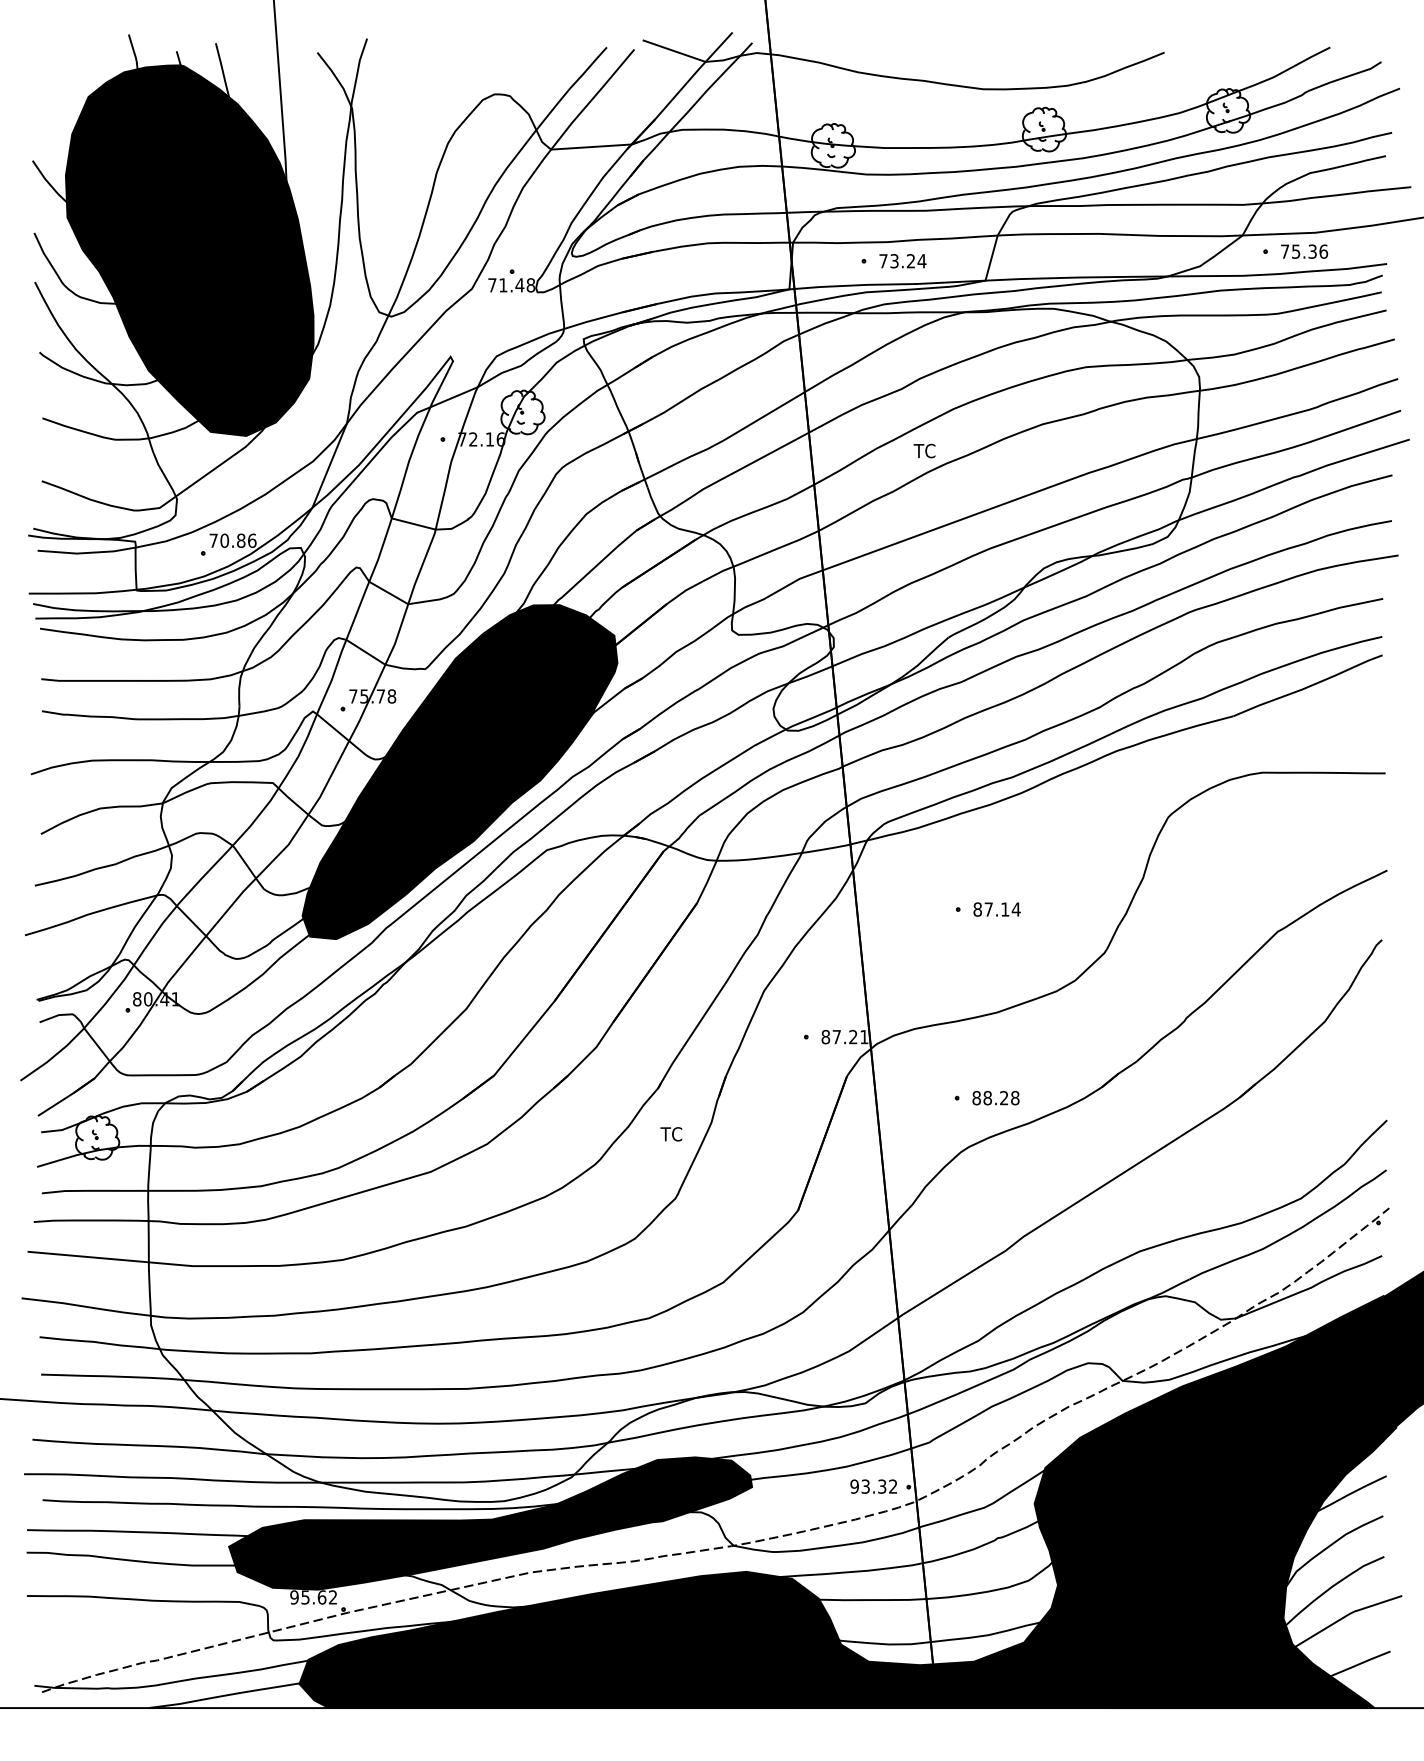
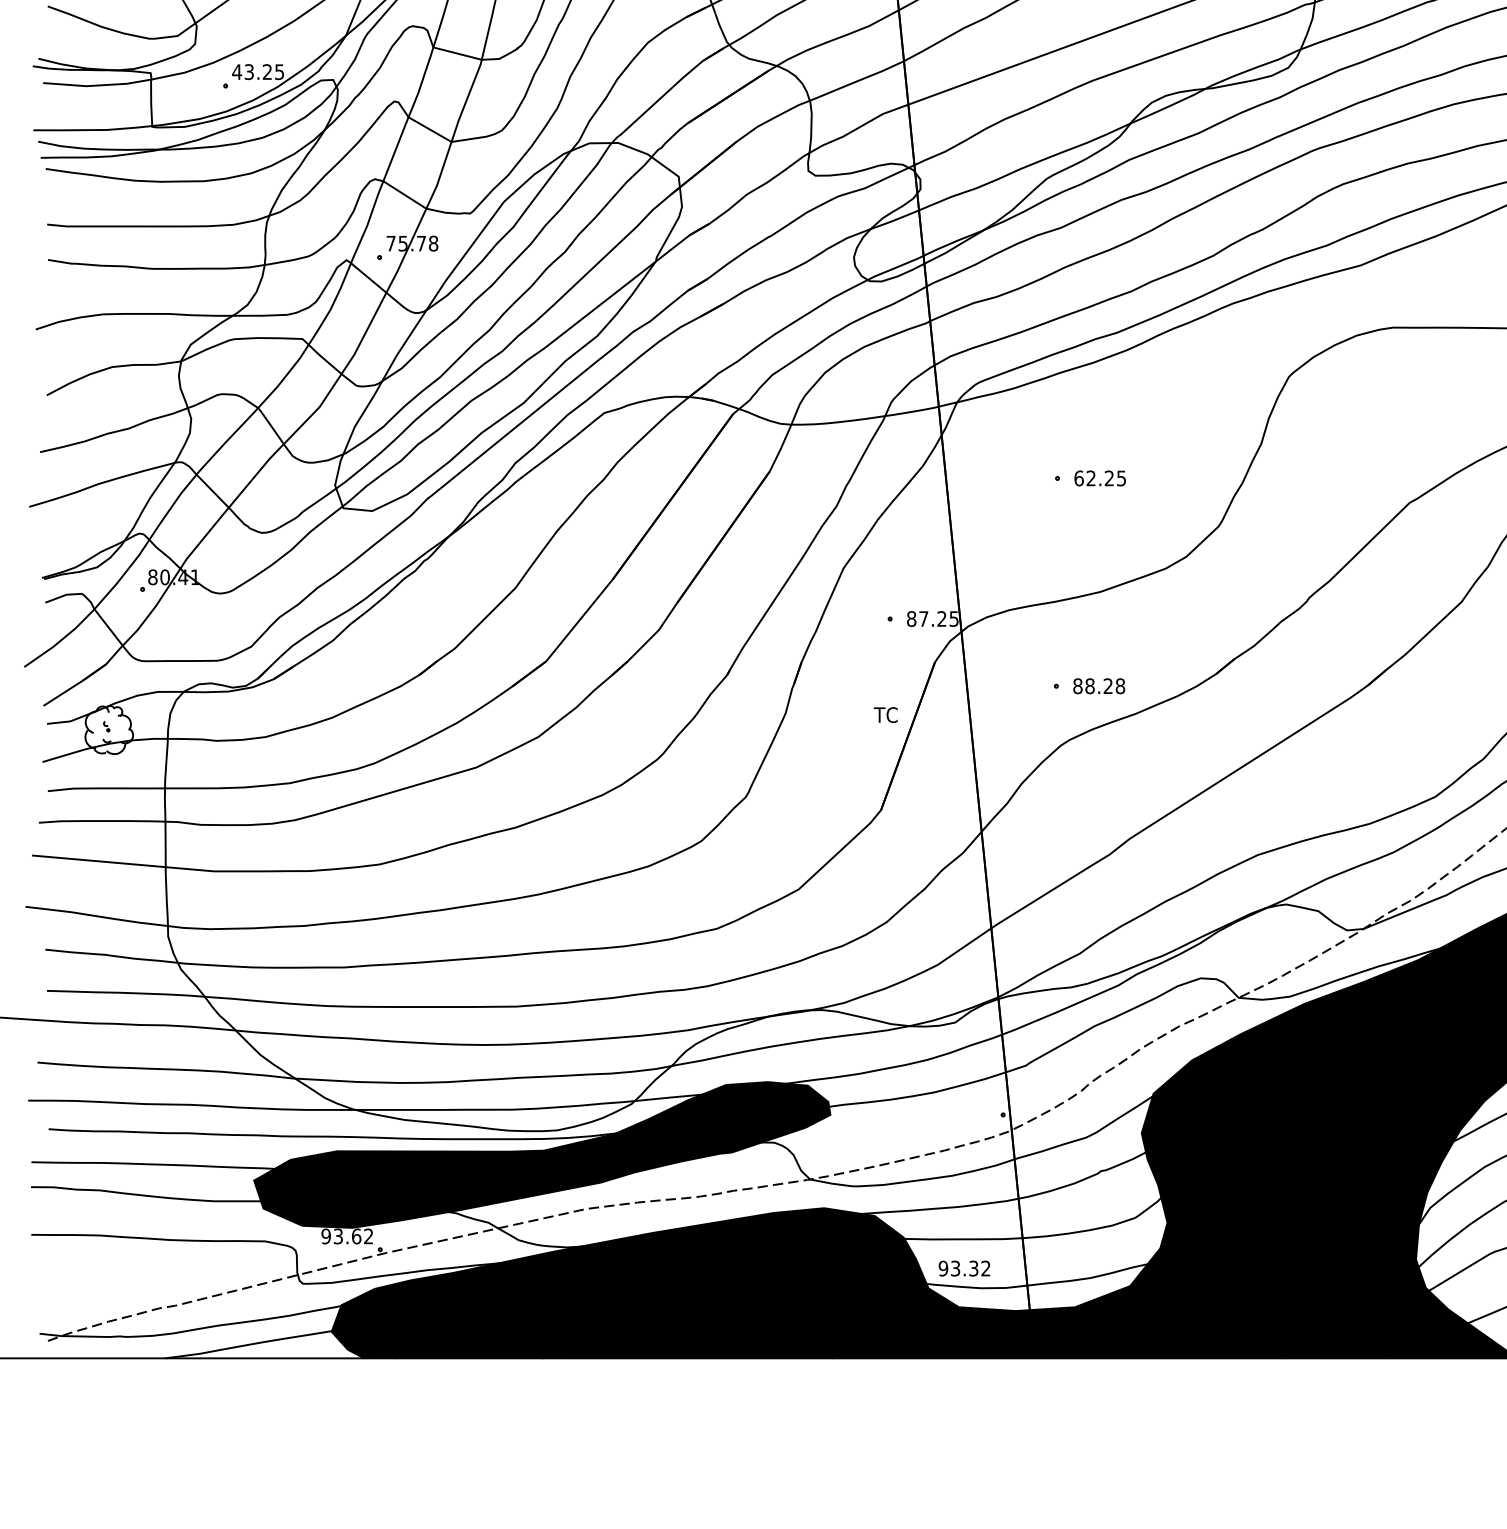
text: (232, 540) -> (257, 71), 70.86 -> 43.25
fill: (459, 772) -> (508, 327), removed
text: (996, 909) -> (1099, 478), 87.14 -> 62.25
text: (864, 1037) -> (954, 619), 87.21 -> 87.25
text: (671, 1134) -> (885, 715), moved
text: (873, 1486) -> (964, 1268), moved
text: (305, 1596) -> (338, 1235), 95.62 -> 93.62

